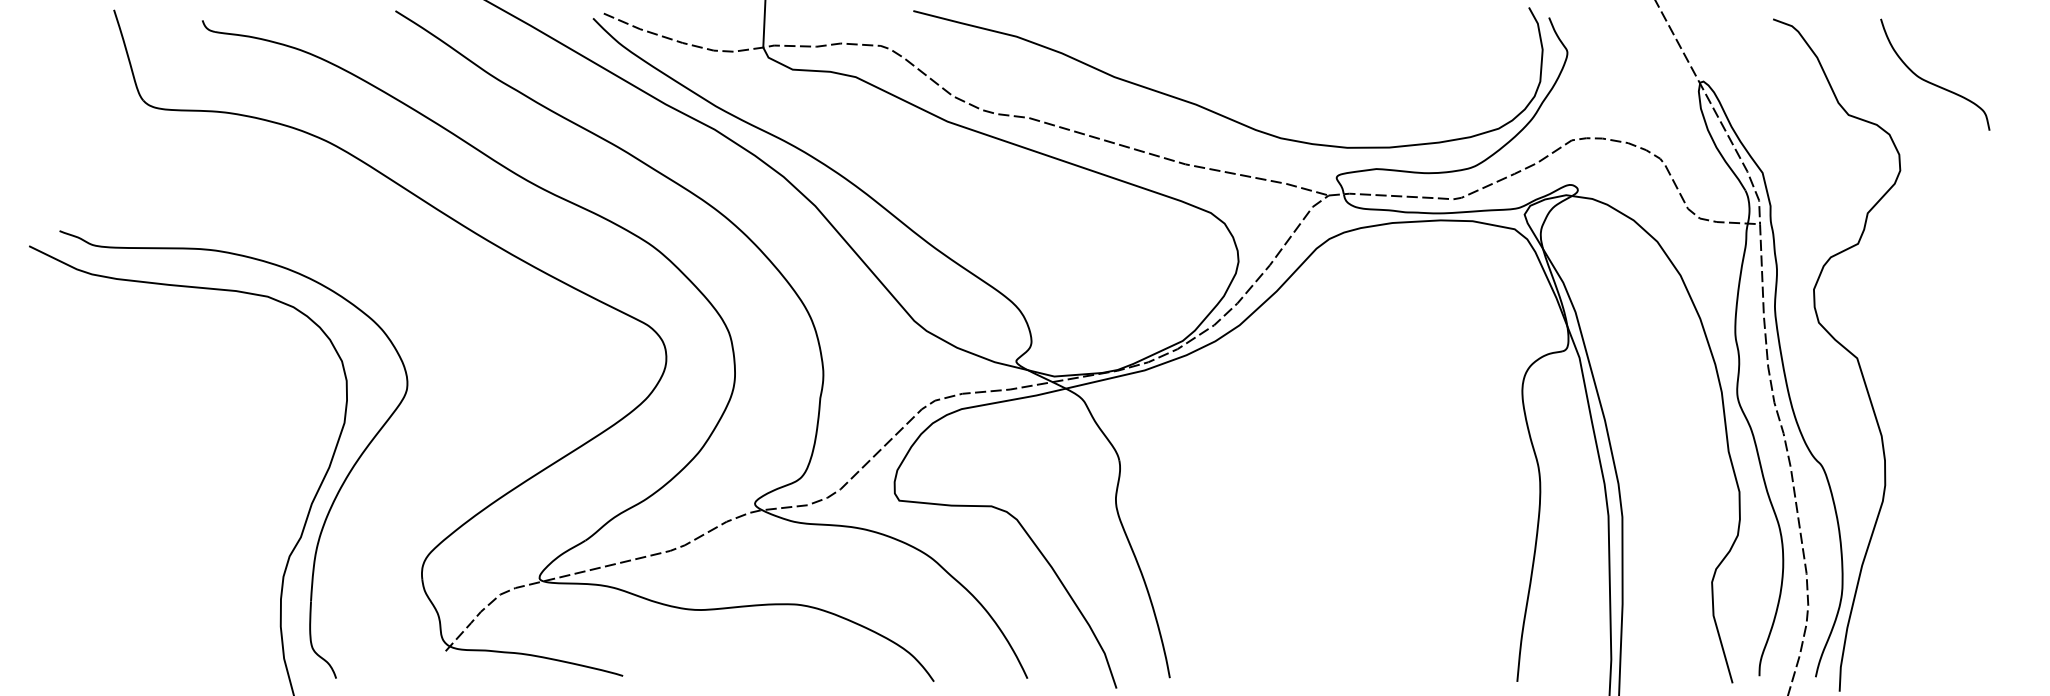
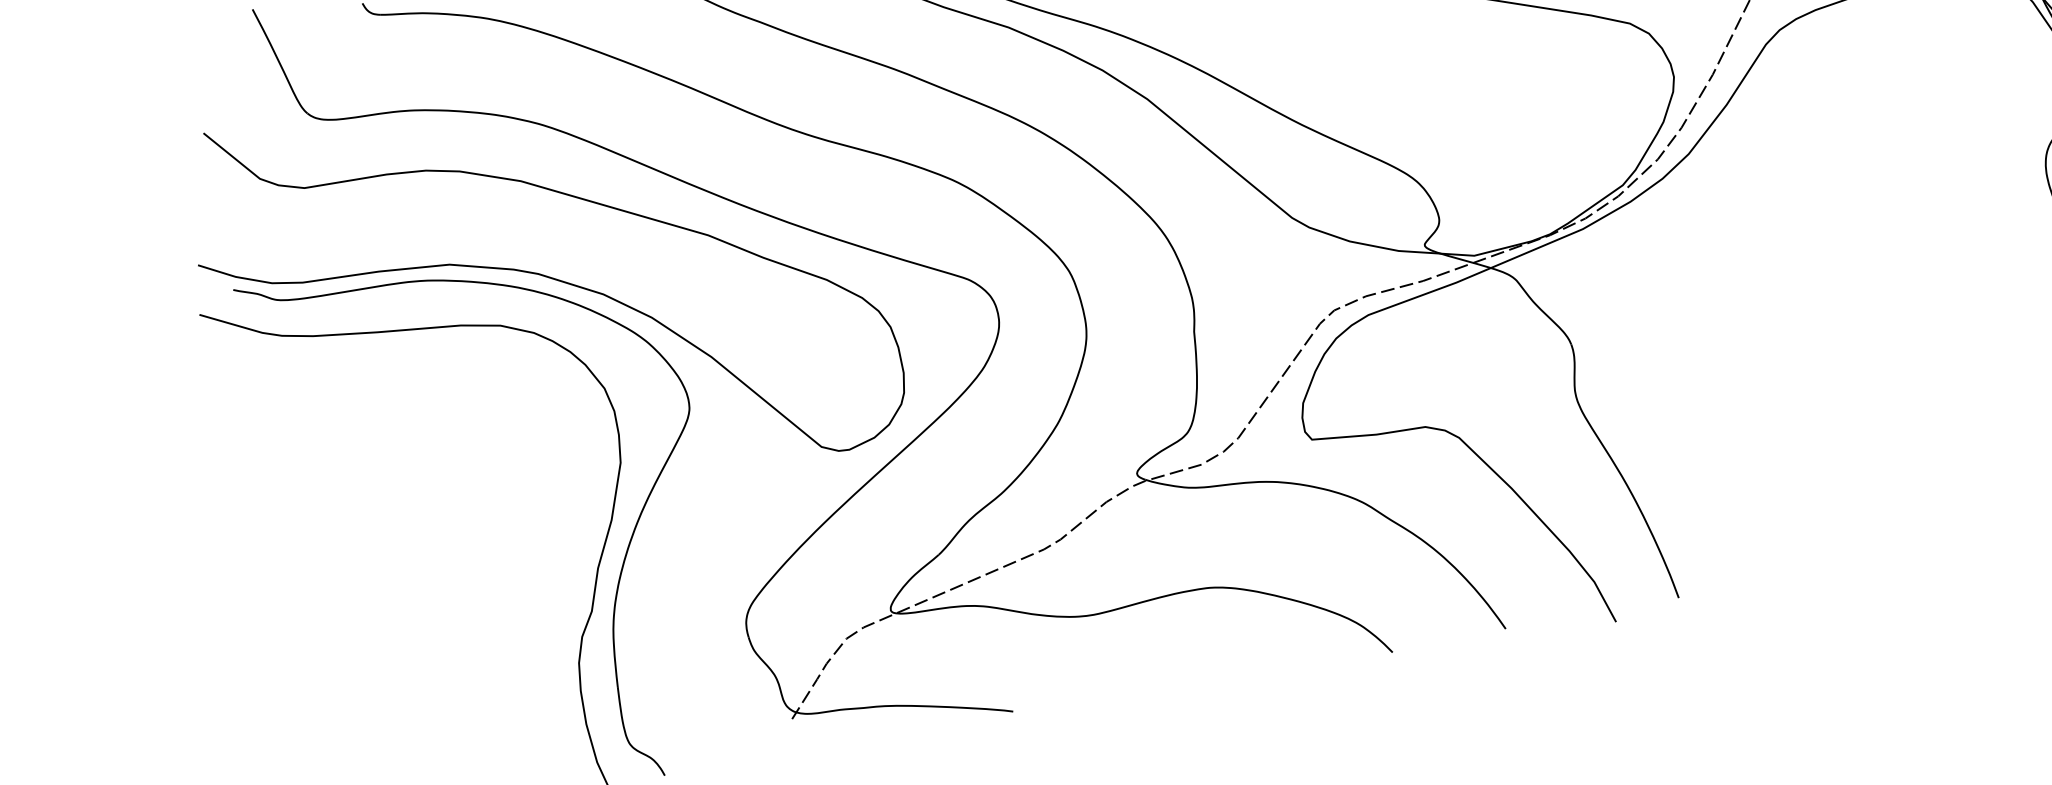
curve: (311, 265) -> (547, 278), added

